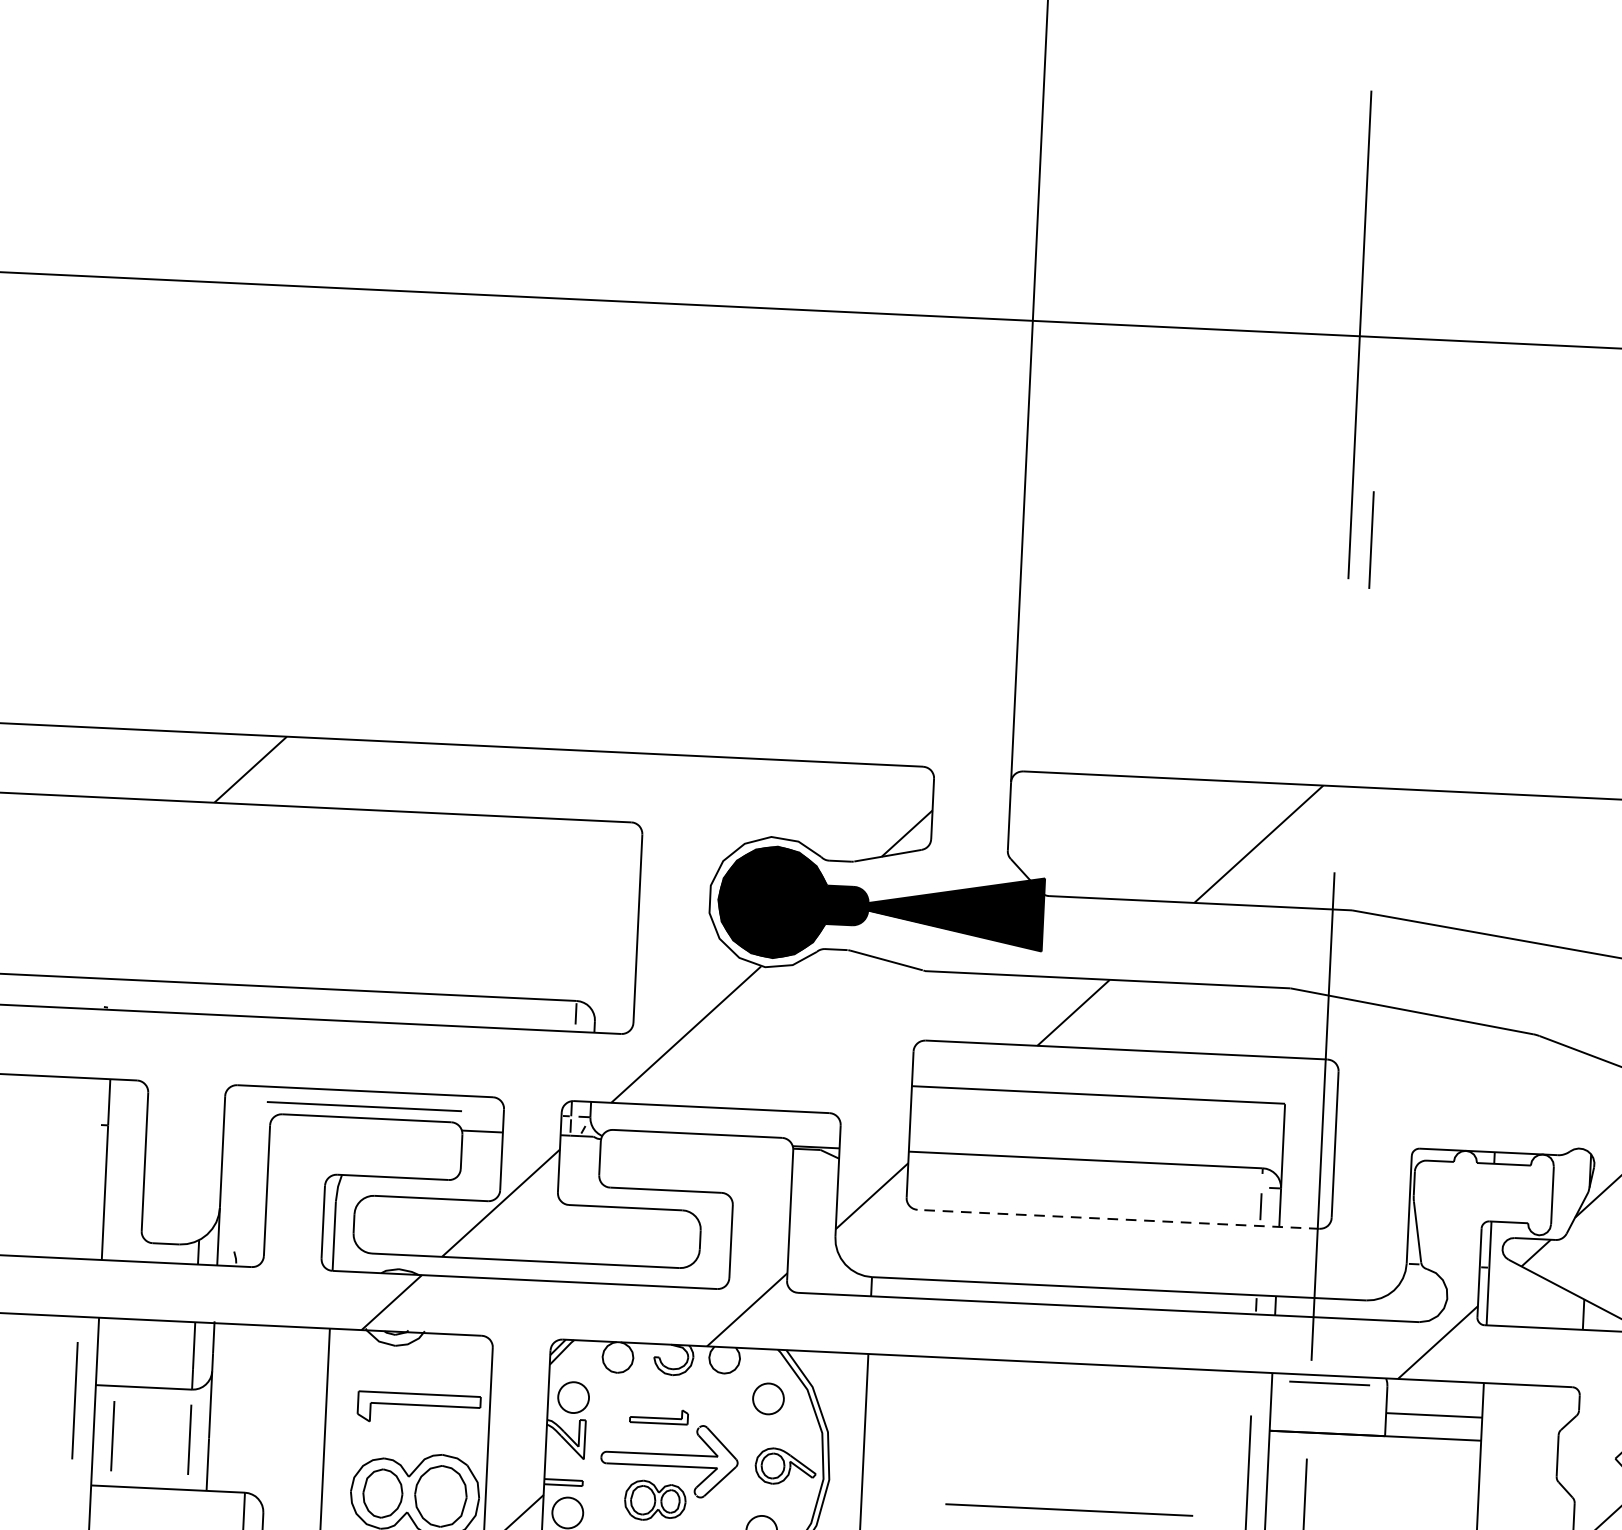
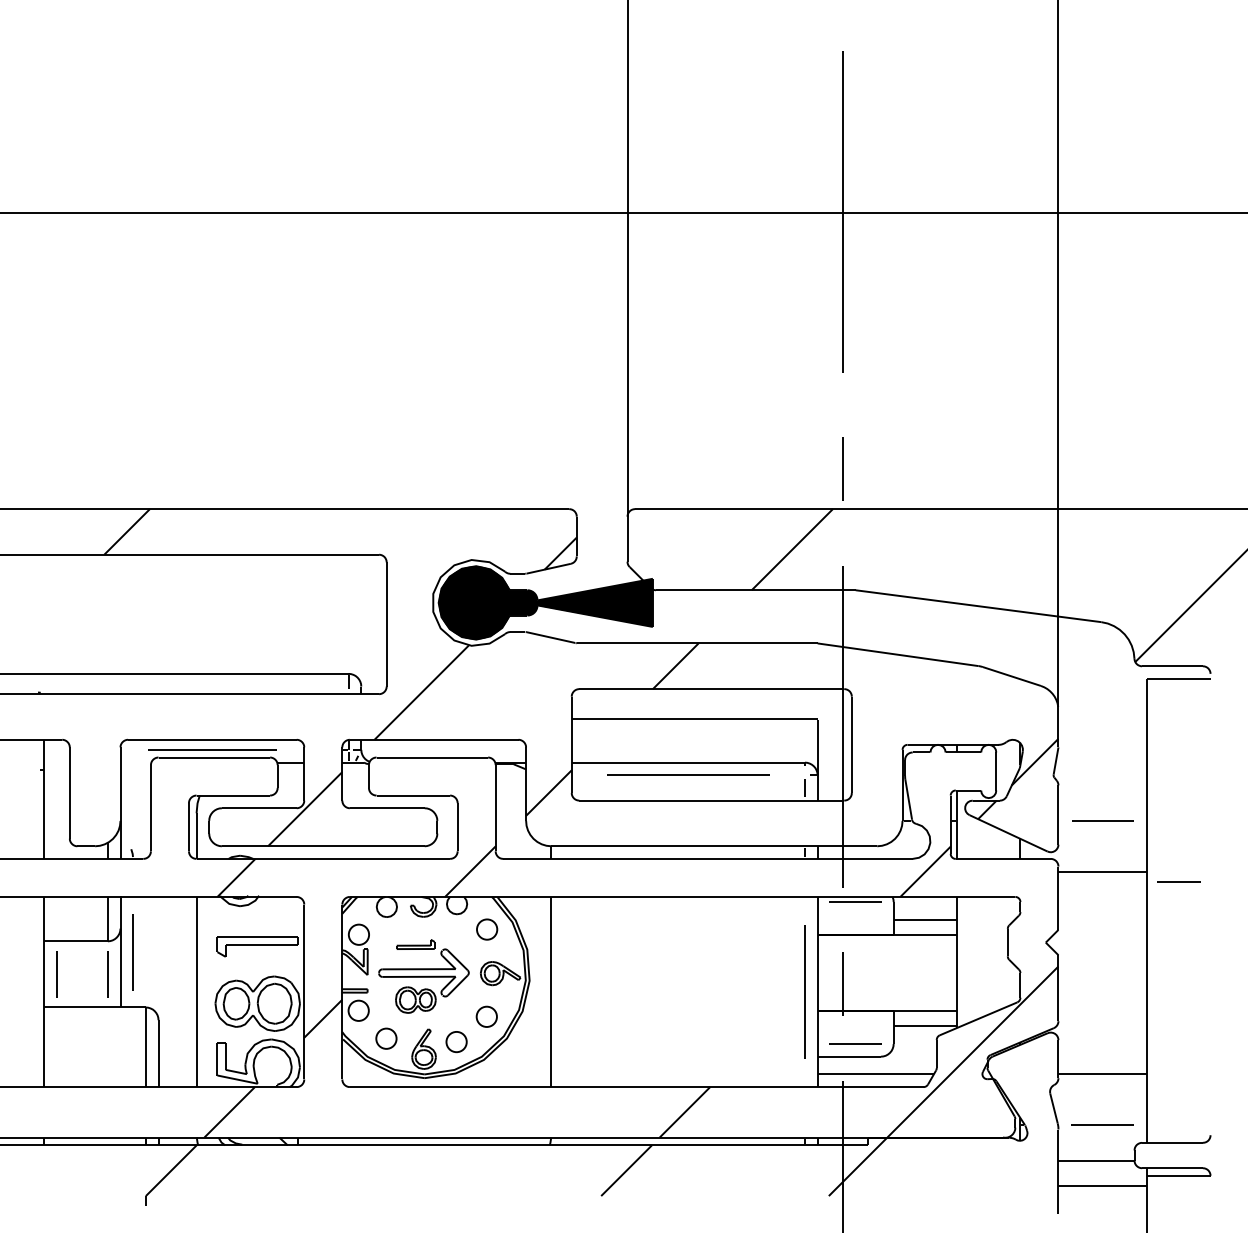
line: (1370, 539) -> (842, 468), moved
line: (1118, 1219) -> (711, 800), dashed -> solid
line: (73, 1401) -> (132, 952), moved
line: (1069, 1508) -> (688, 774), moved

